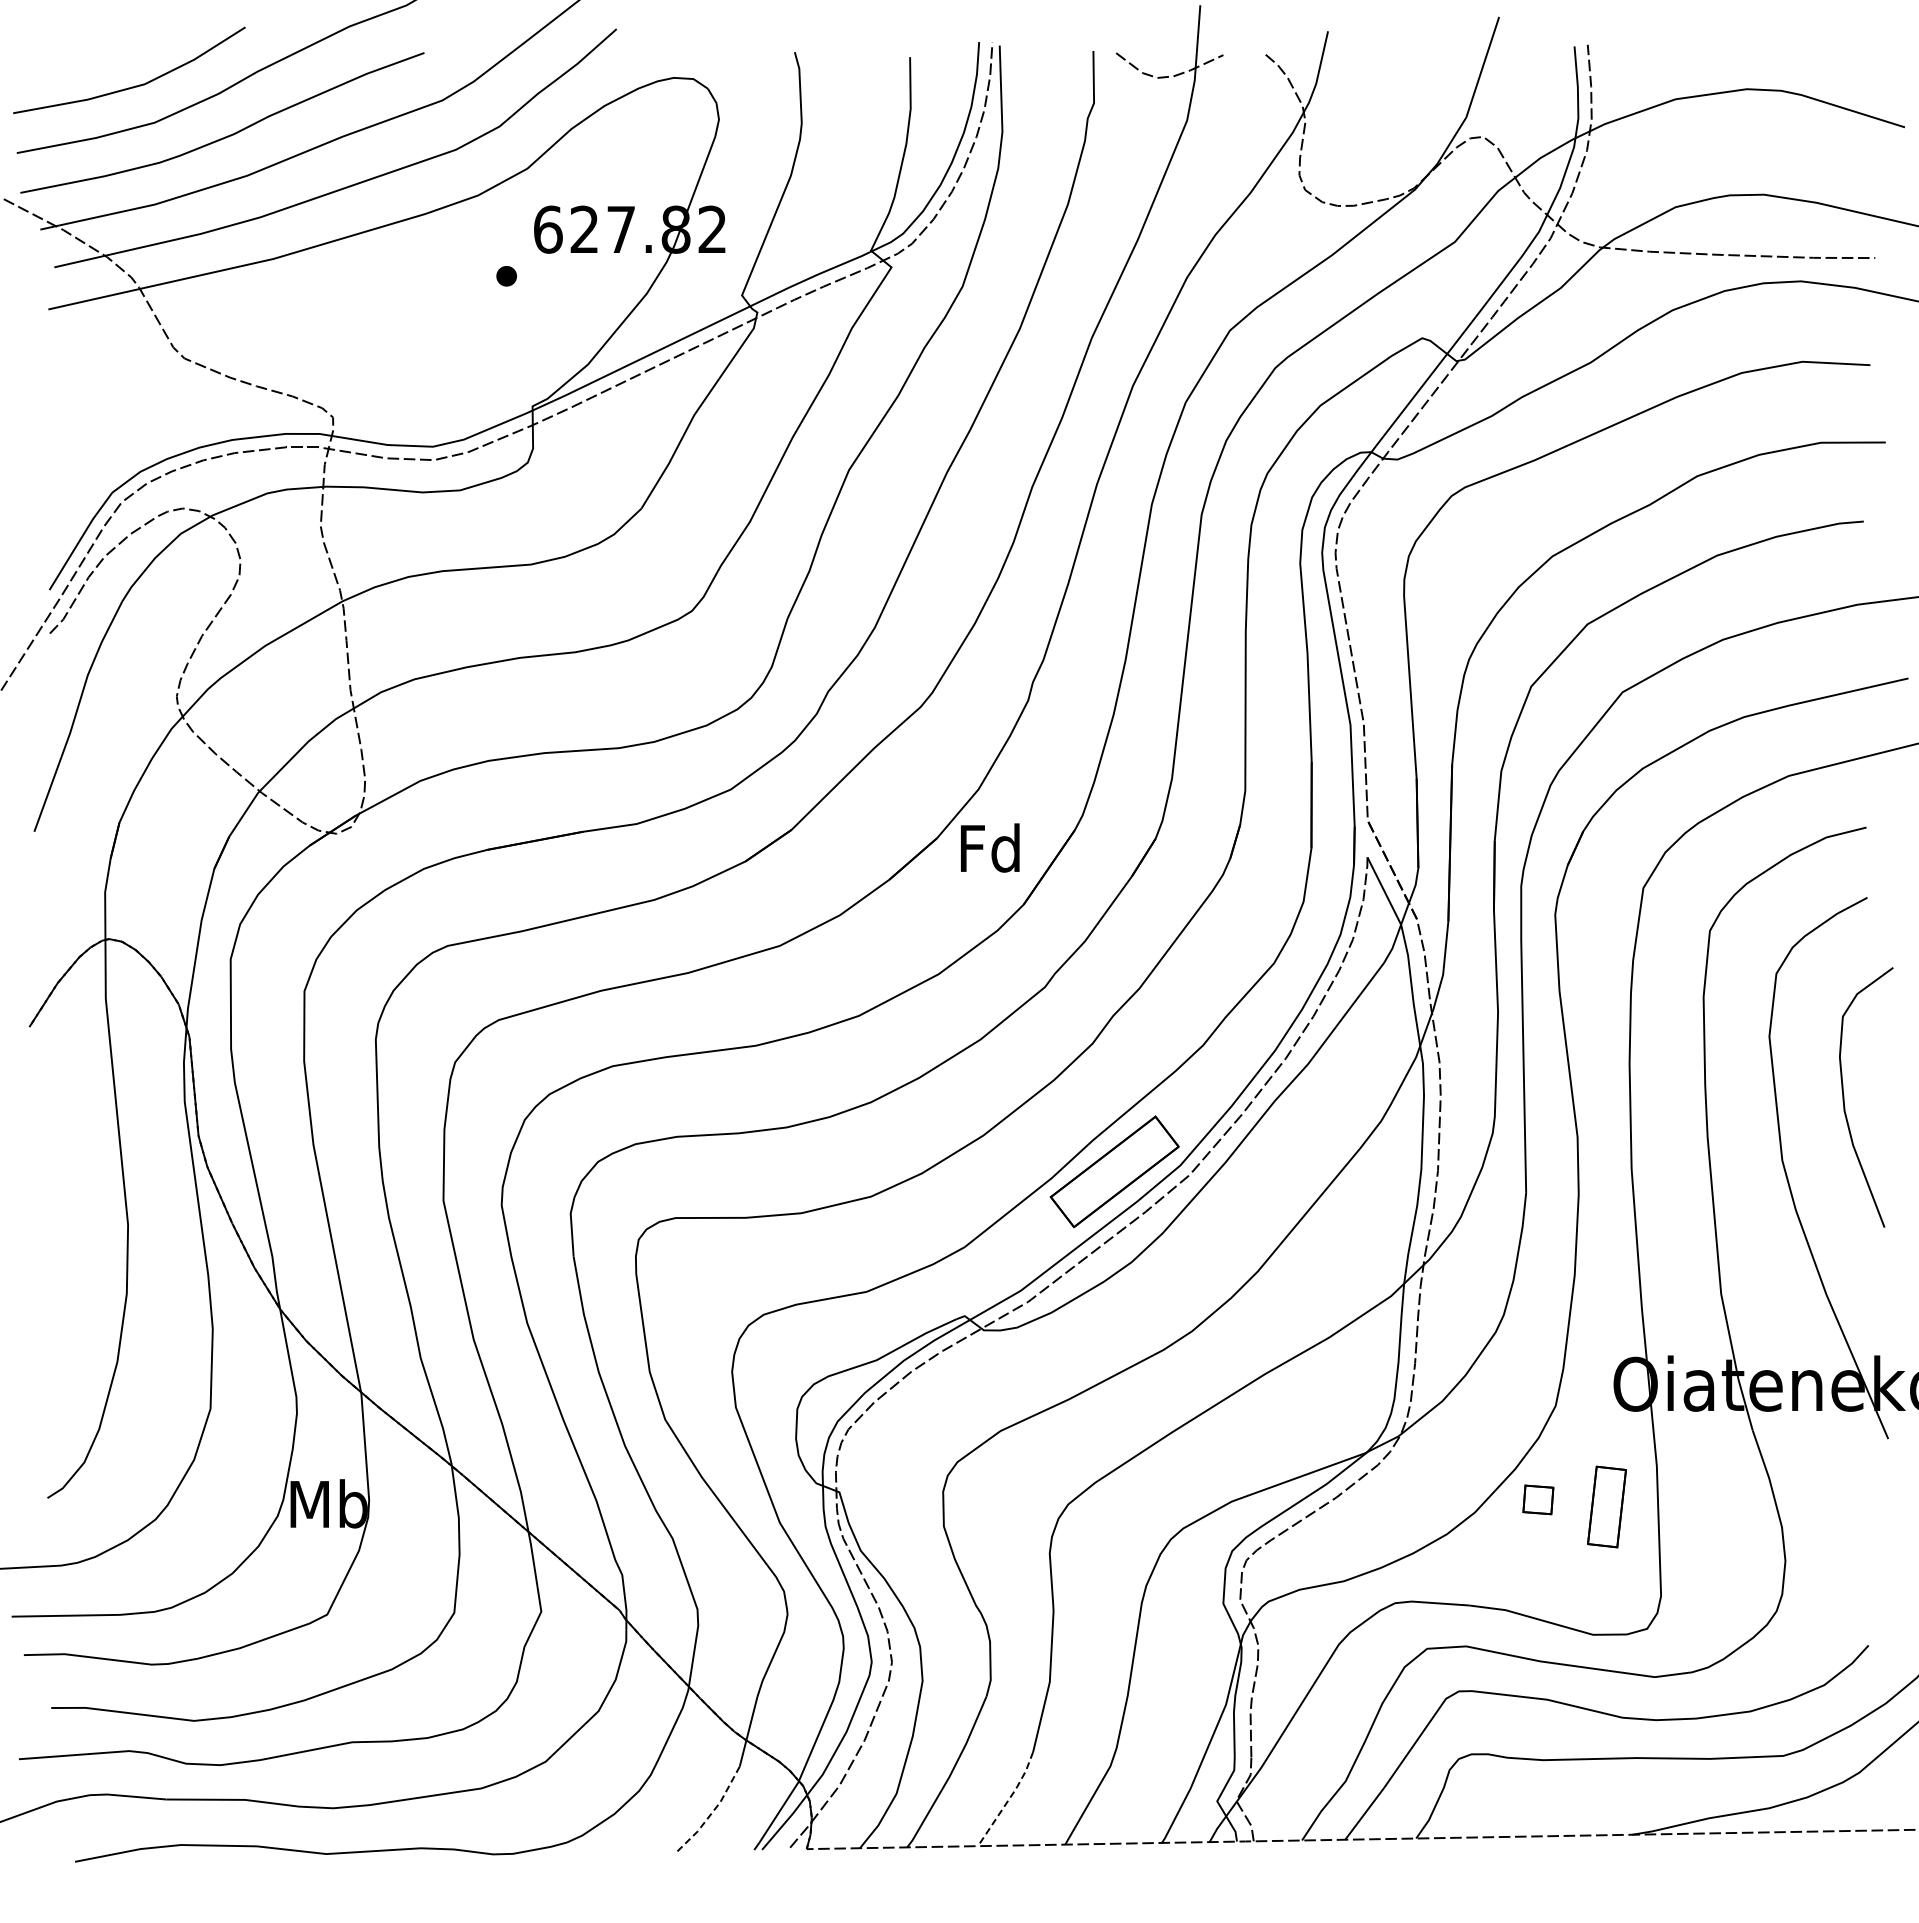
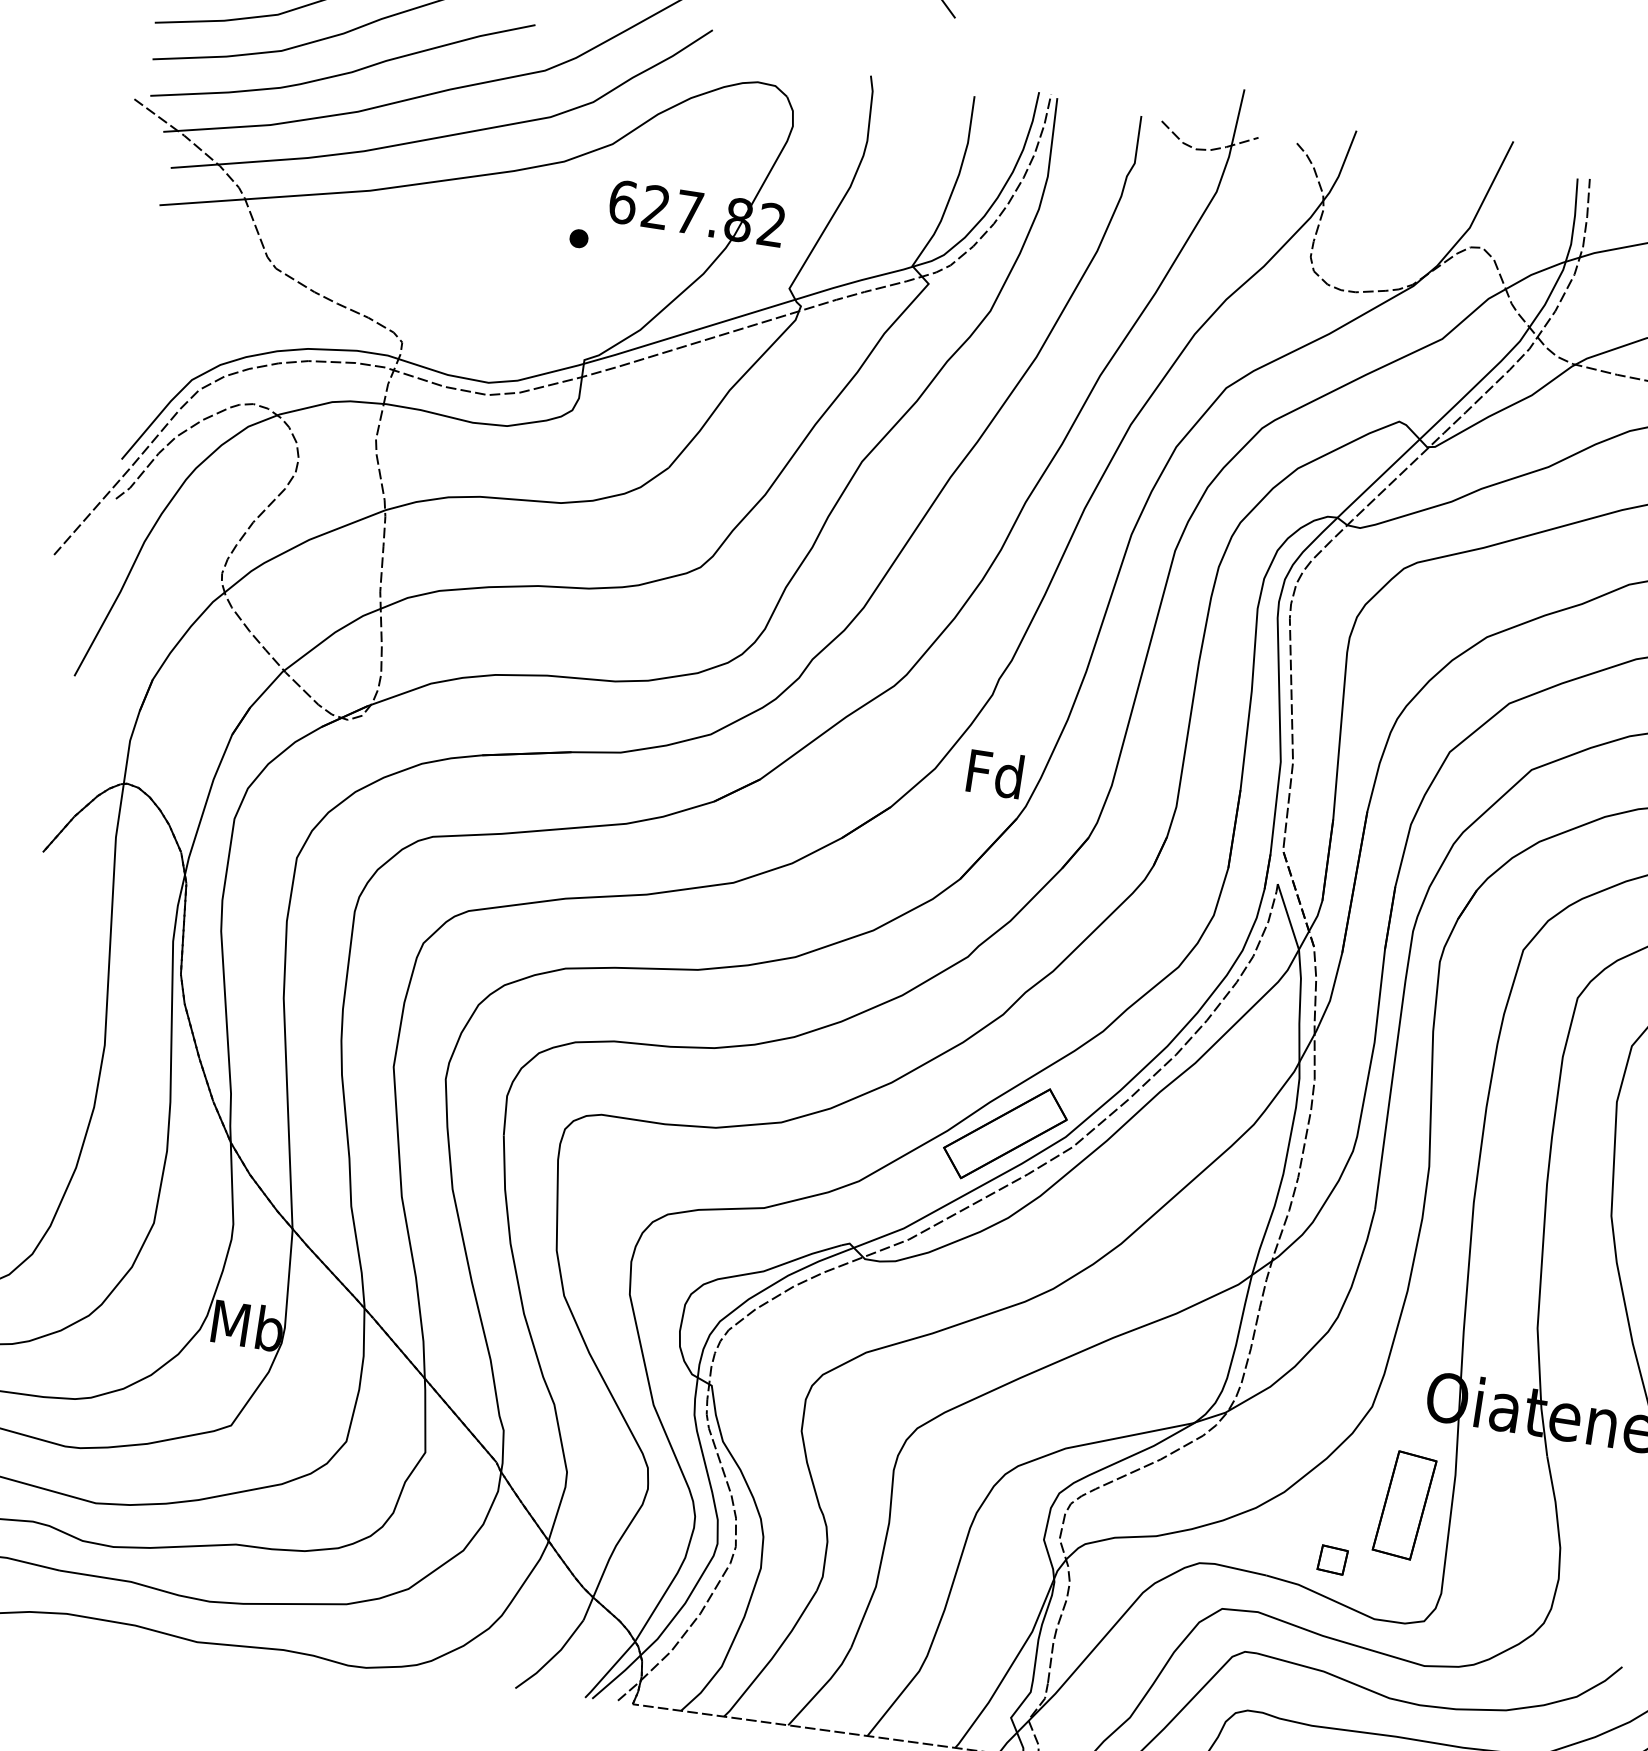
text: (990, 847) -> (995, 773), moved
part: (1538, 1499) -> (1332, 1559), moved
part: (1606, 1506) -> (1404, 1504), size x1.43
line: (1008, 1799) -> (822, 1687), dashed -> solid
line: (712, 1812) -> (552, 1658), dashed -> solid

